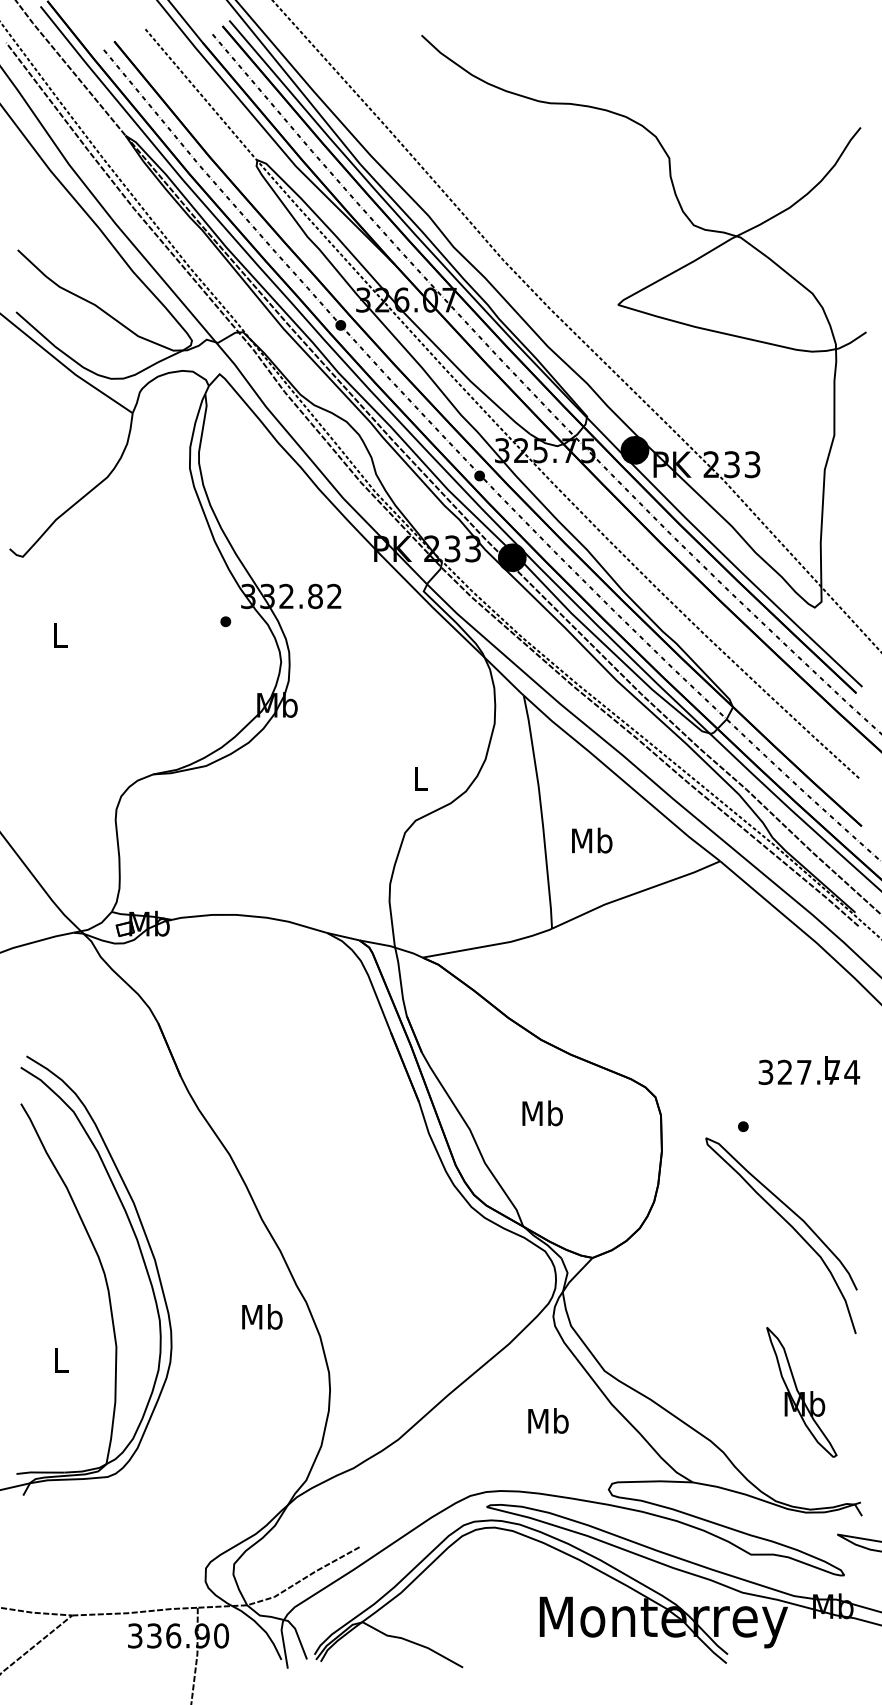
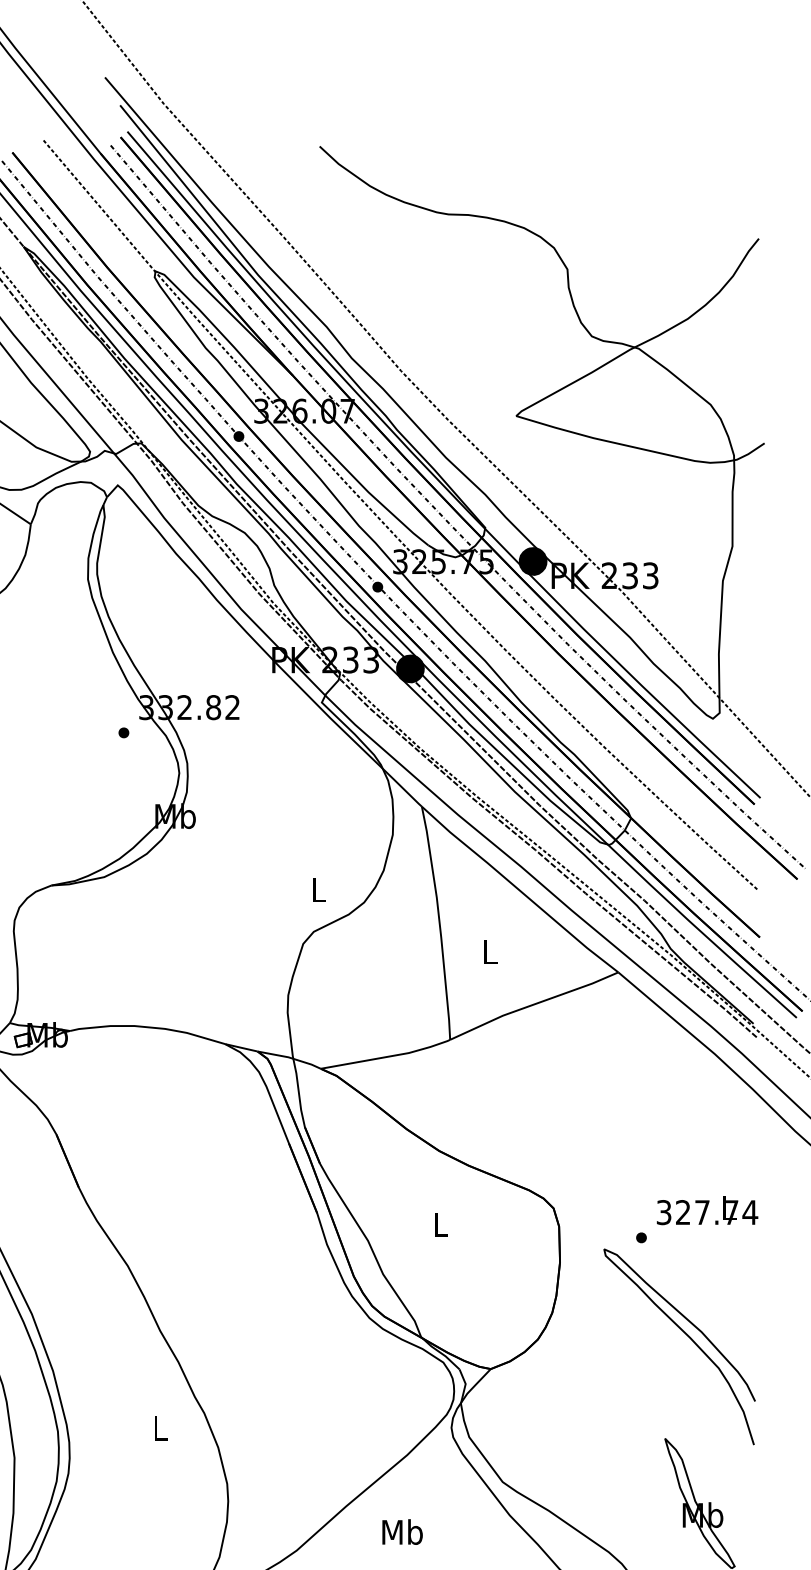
text: (592, 840) -> (490, 951), Mb -> L
text: (809, 1070) -> (707, 1210), moved
text: (542, 1113) -> (440, 1224), Mb -> L
text: (262, 1316) -> (160, 1427), Mb -> L
text: (548, 1420) -> (402, 1531), moved

